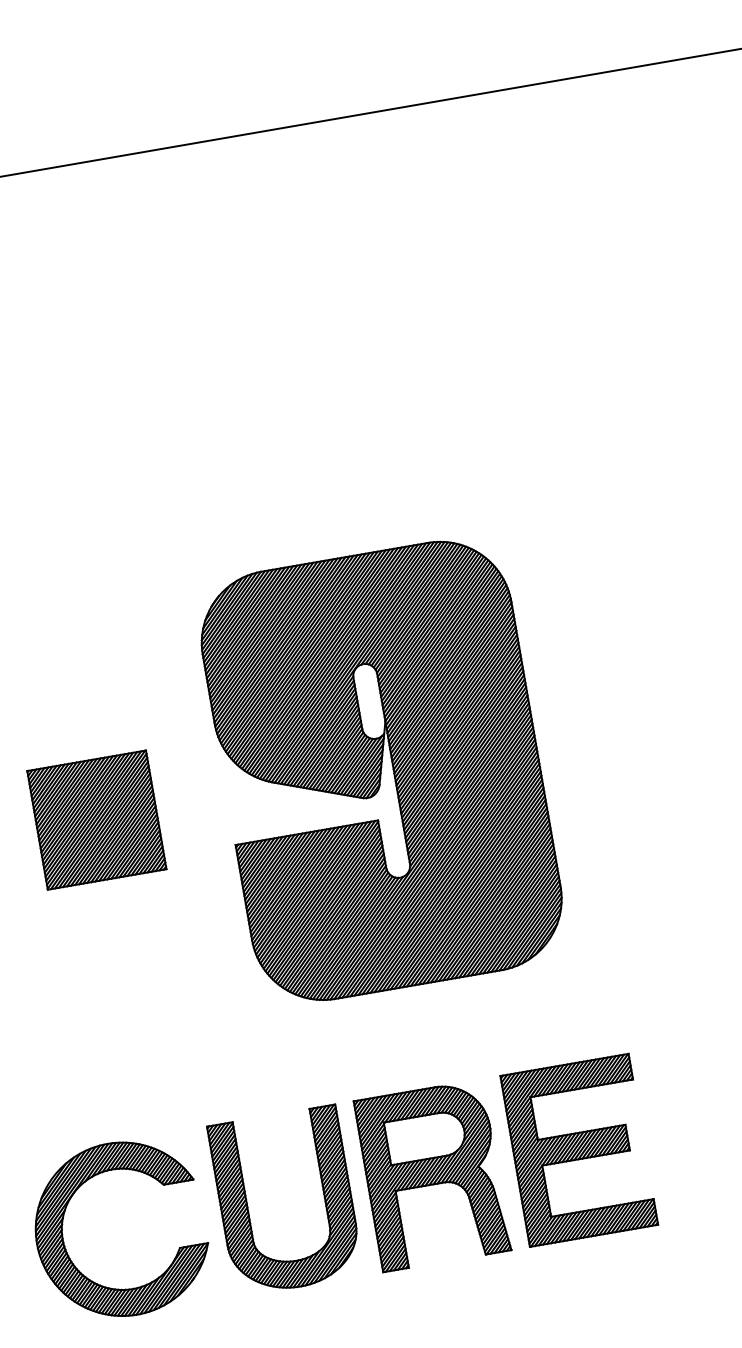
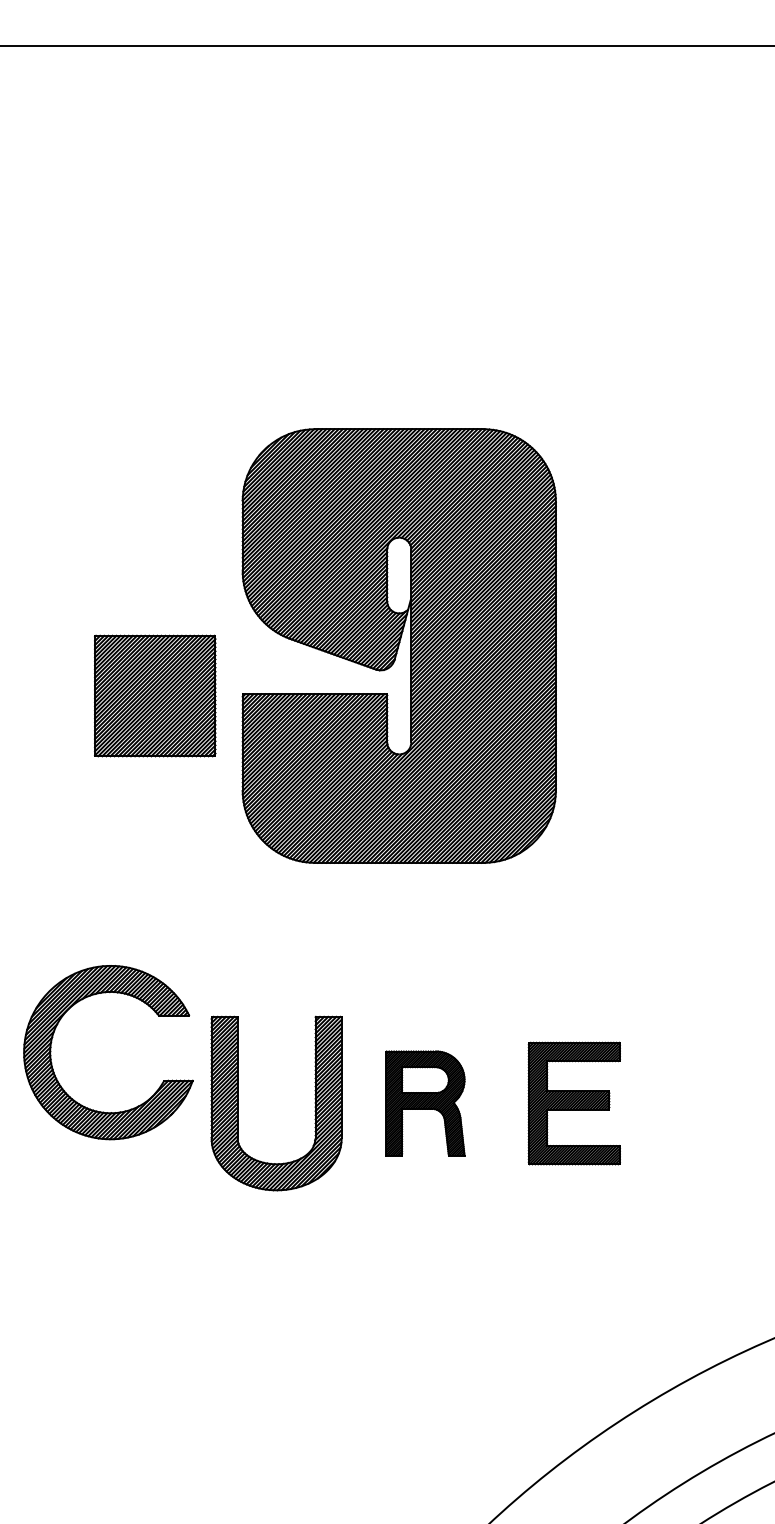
part: (380, 770) -> (398, 645), moved
part: (579, 1150) -> (574, 1103), size x0.7
part: (432, 1175) -> (425, 1103), size x0.6
part: (63, 1229) -> (52, 1042), moved

